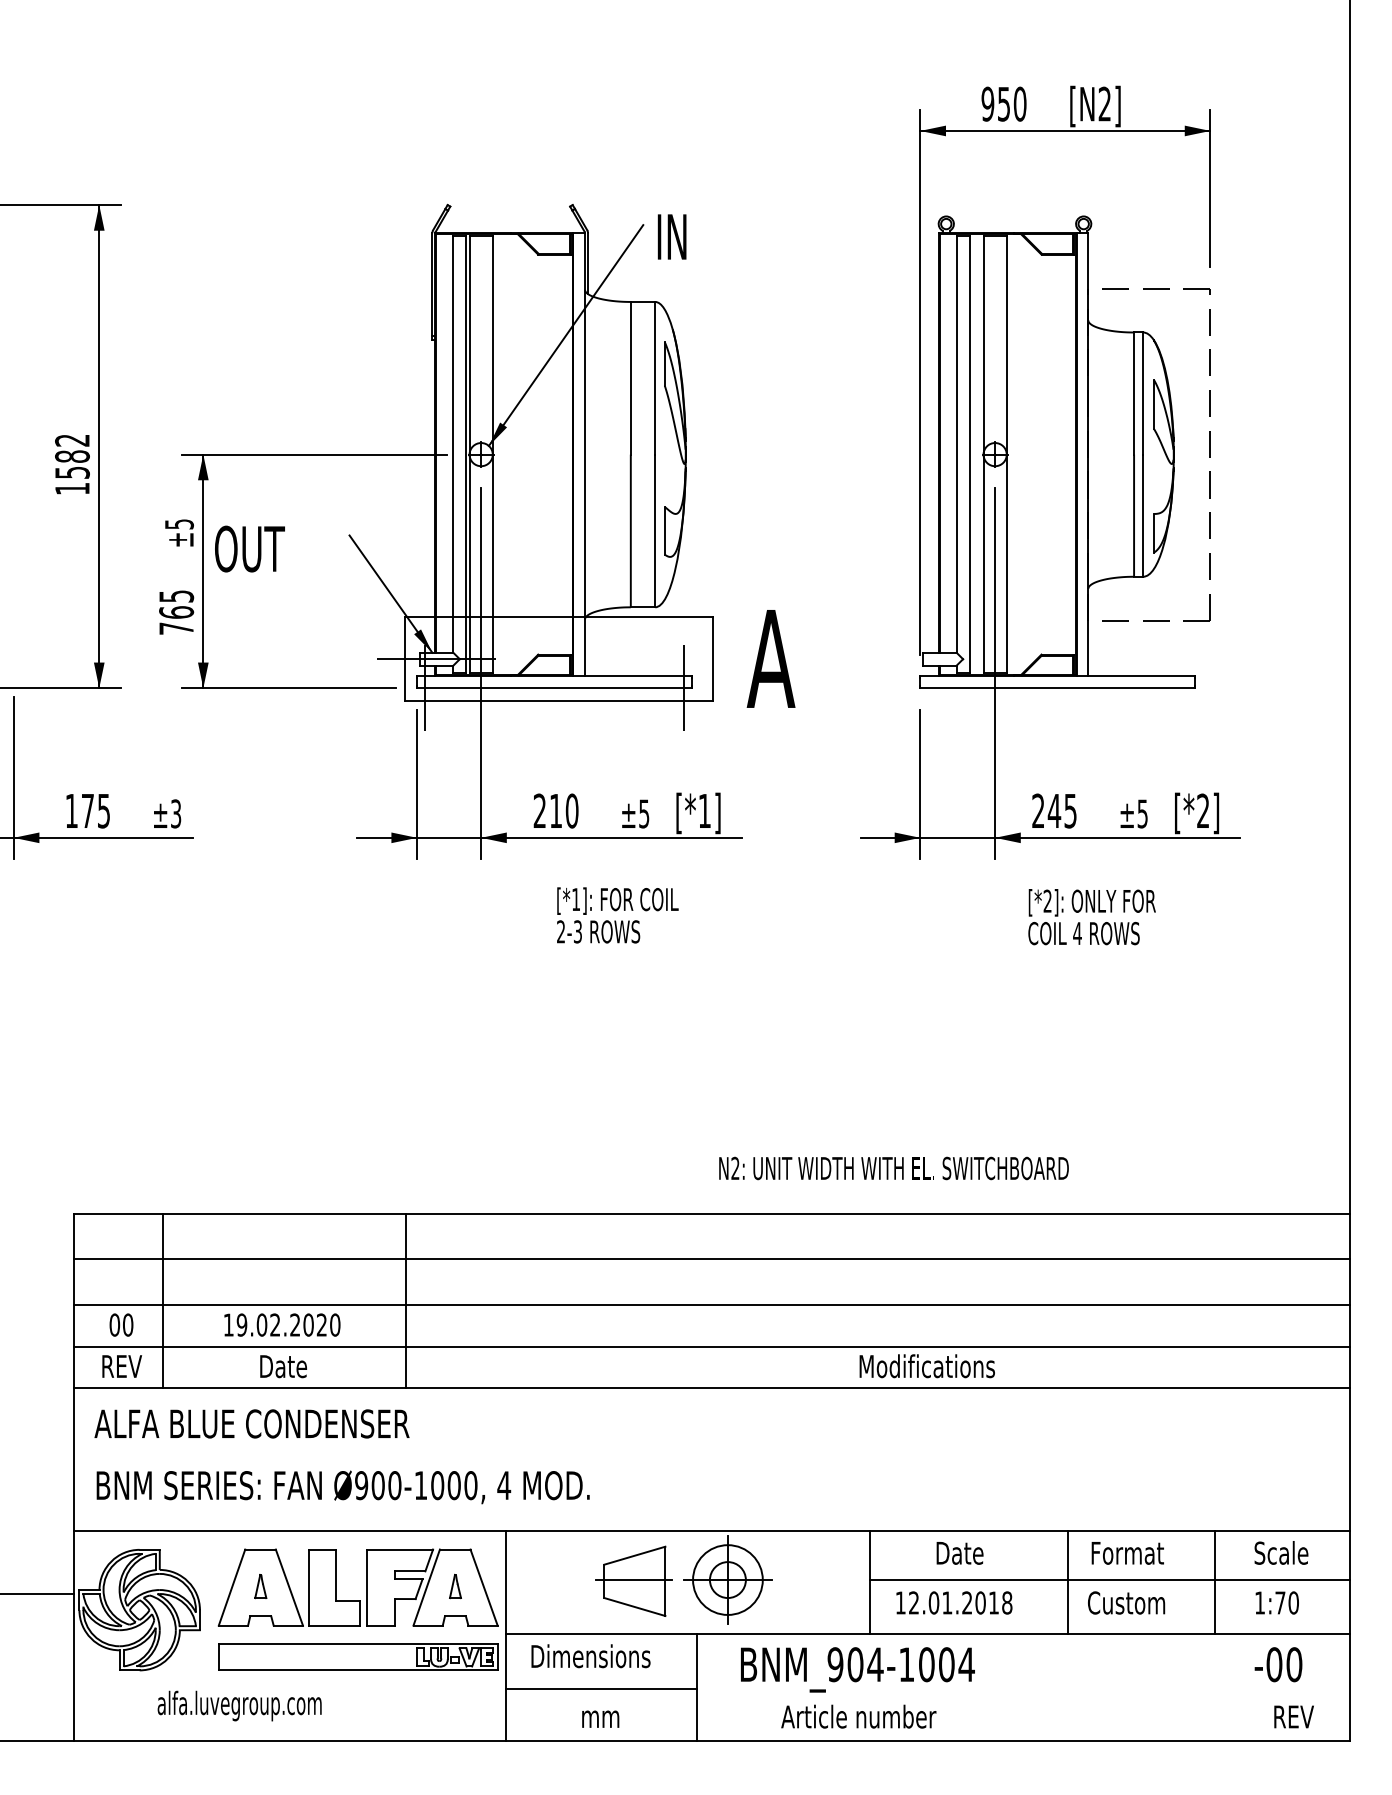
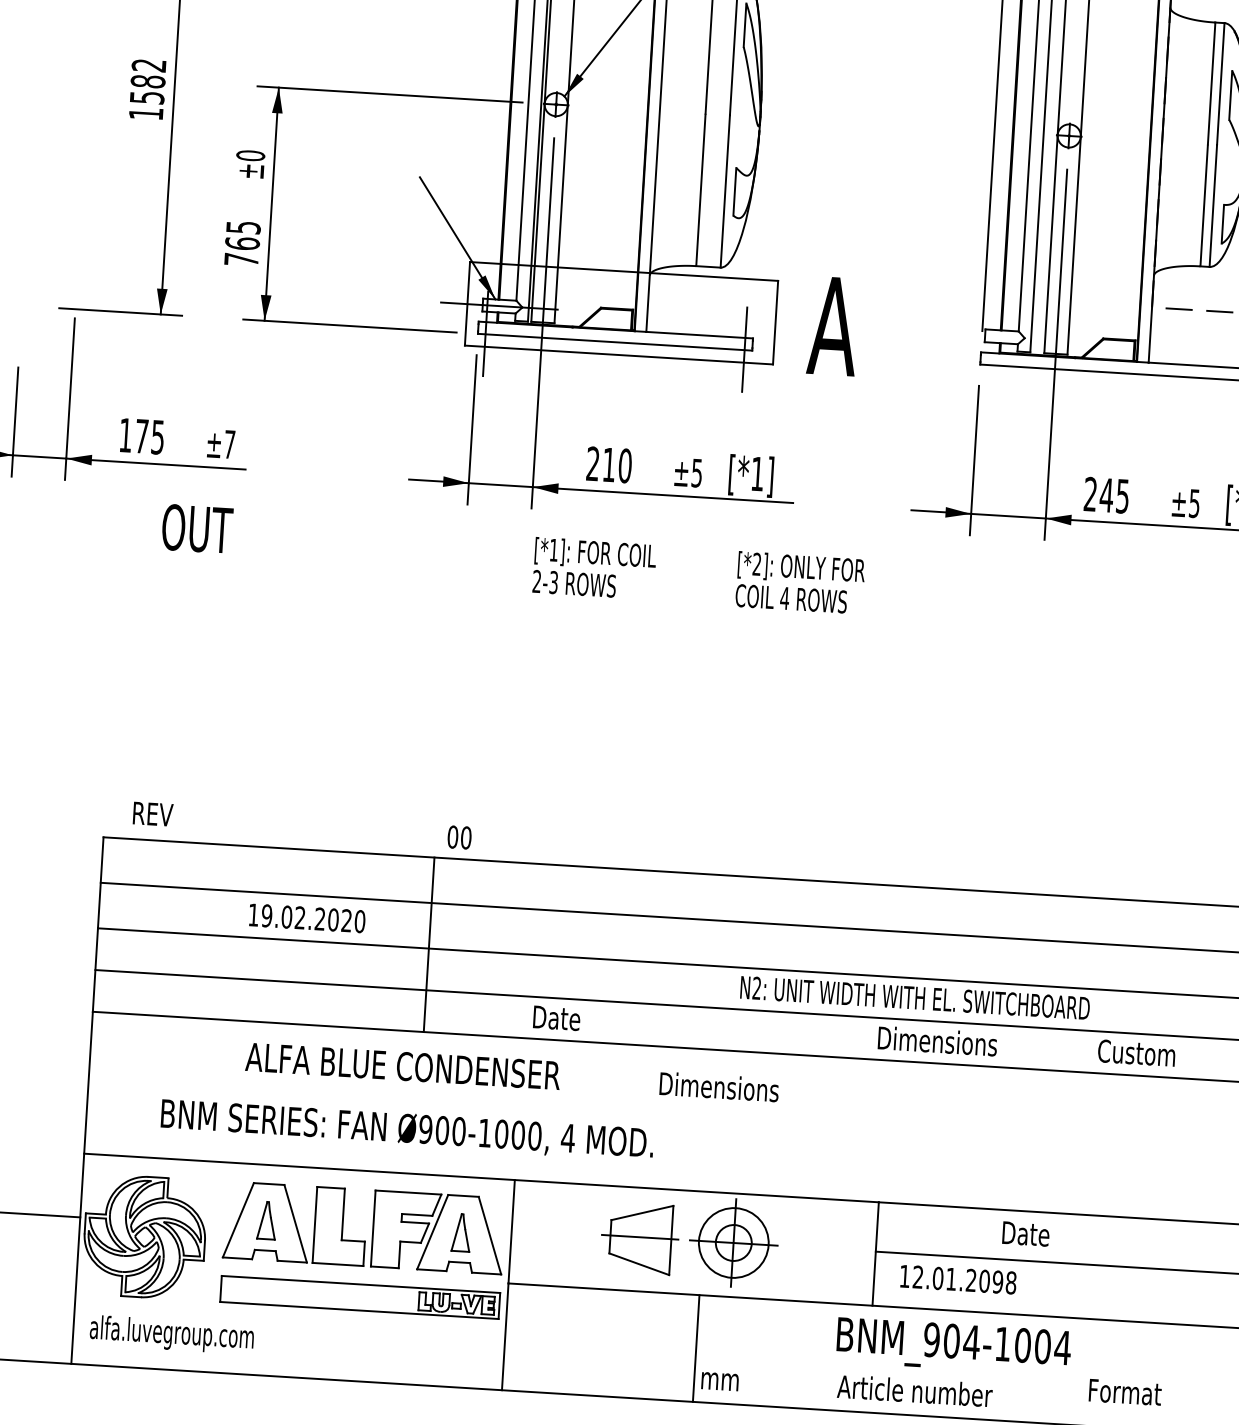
text: (178, 524) -> (249, 155), ±5 -> ±0
text: (249, 548) -> (197, 528), moved
text: (176, 813) -> (230, 444), ±3 -> ±7
text: (617, 915) -> (594, 568), moved
text: (1091, 917) -> (799, 583), moved
text: (893, 1168) -> (914, 998), moved
line: (163, 1300) -> (187, 929), removed
text: (121, 1324) -> (459, 836), moved
text: (282, 1324) -> (307, 917), moved
text: (122, 1366) -> (153, 814), moved
text: (283, 1366) -> (556, 1018), moved
text: (927, 1366) -> (946, 1042), Modifications -> Dimensions
text: (251, 1423) -> (402, 1065), moved
text: (342, 1487) -> (406, 1130), moved
text: (959, 1553) -> (1025, 1234), moved
text: (1127, 1553) -> (1124, 1392), moved
line: (1067, 1582) -> (1072, 1266), removed
line: (1214, 1582) -> (1219, 1275), removed
part: (260, 1586) -> (266, 1220), size x1.6
part: (455, 1586) -> (461, 1232), size x1.6
text: (993, 1602) -> (997, 1281), 12.01.2018 -> 12.01.2098
text: (1126, 1602) -> (1136, 1052), moved
text: (590, 1656) -> (718, 1087), moved
text: (857, 1669) -> (953, 1346), moved
line: (600, 1688) -> (599, 1343), removed
text: (239, 1705) -> (171, 1334), moved
text: (858, 1716) -> (914, 1390), moved
text: (600, 1718) -> (719, 1380), moved

